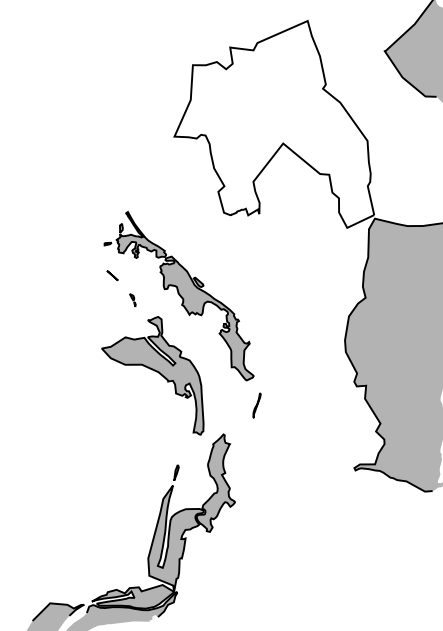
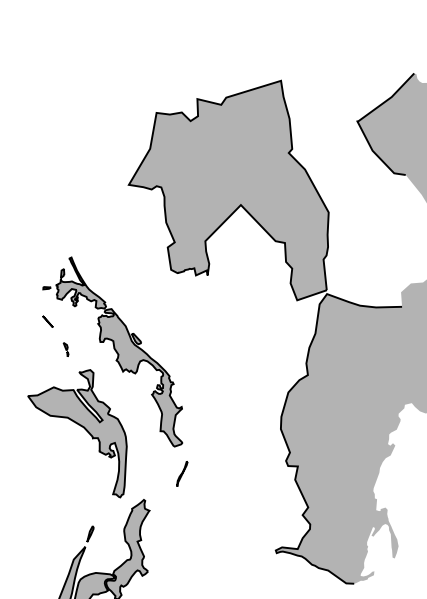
fill: (274, 124) -> (234, 184), added

